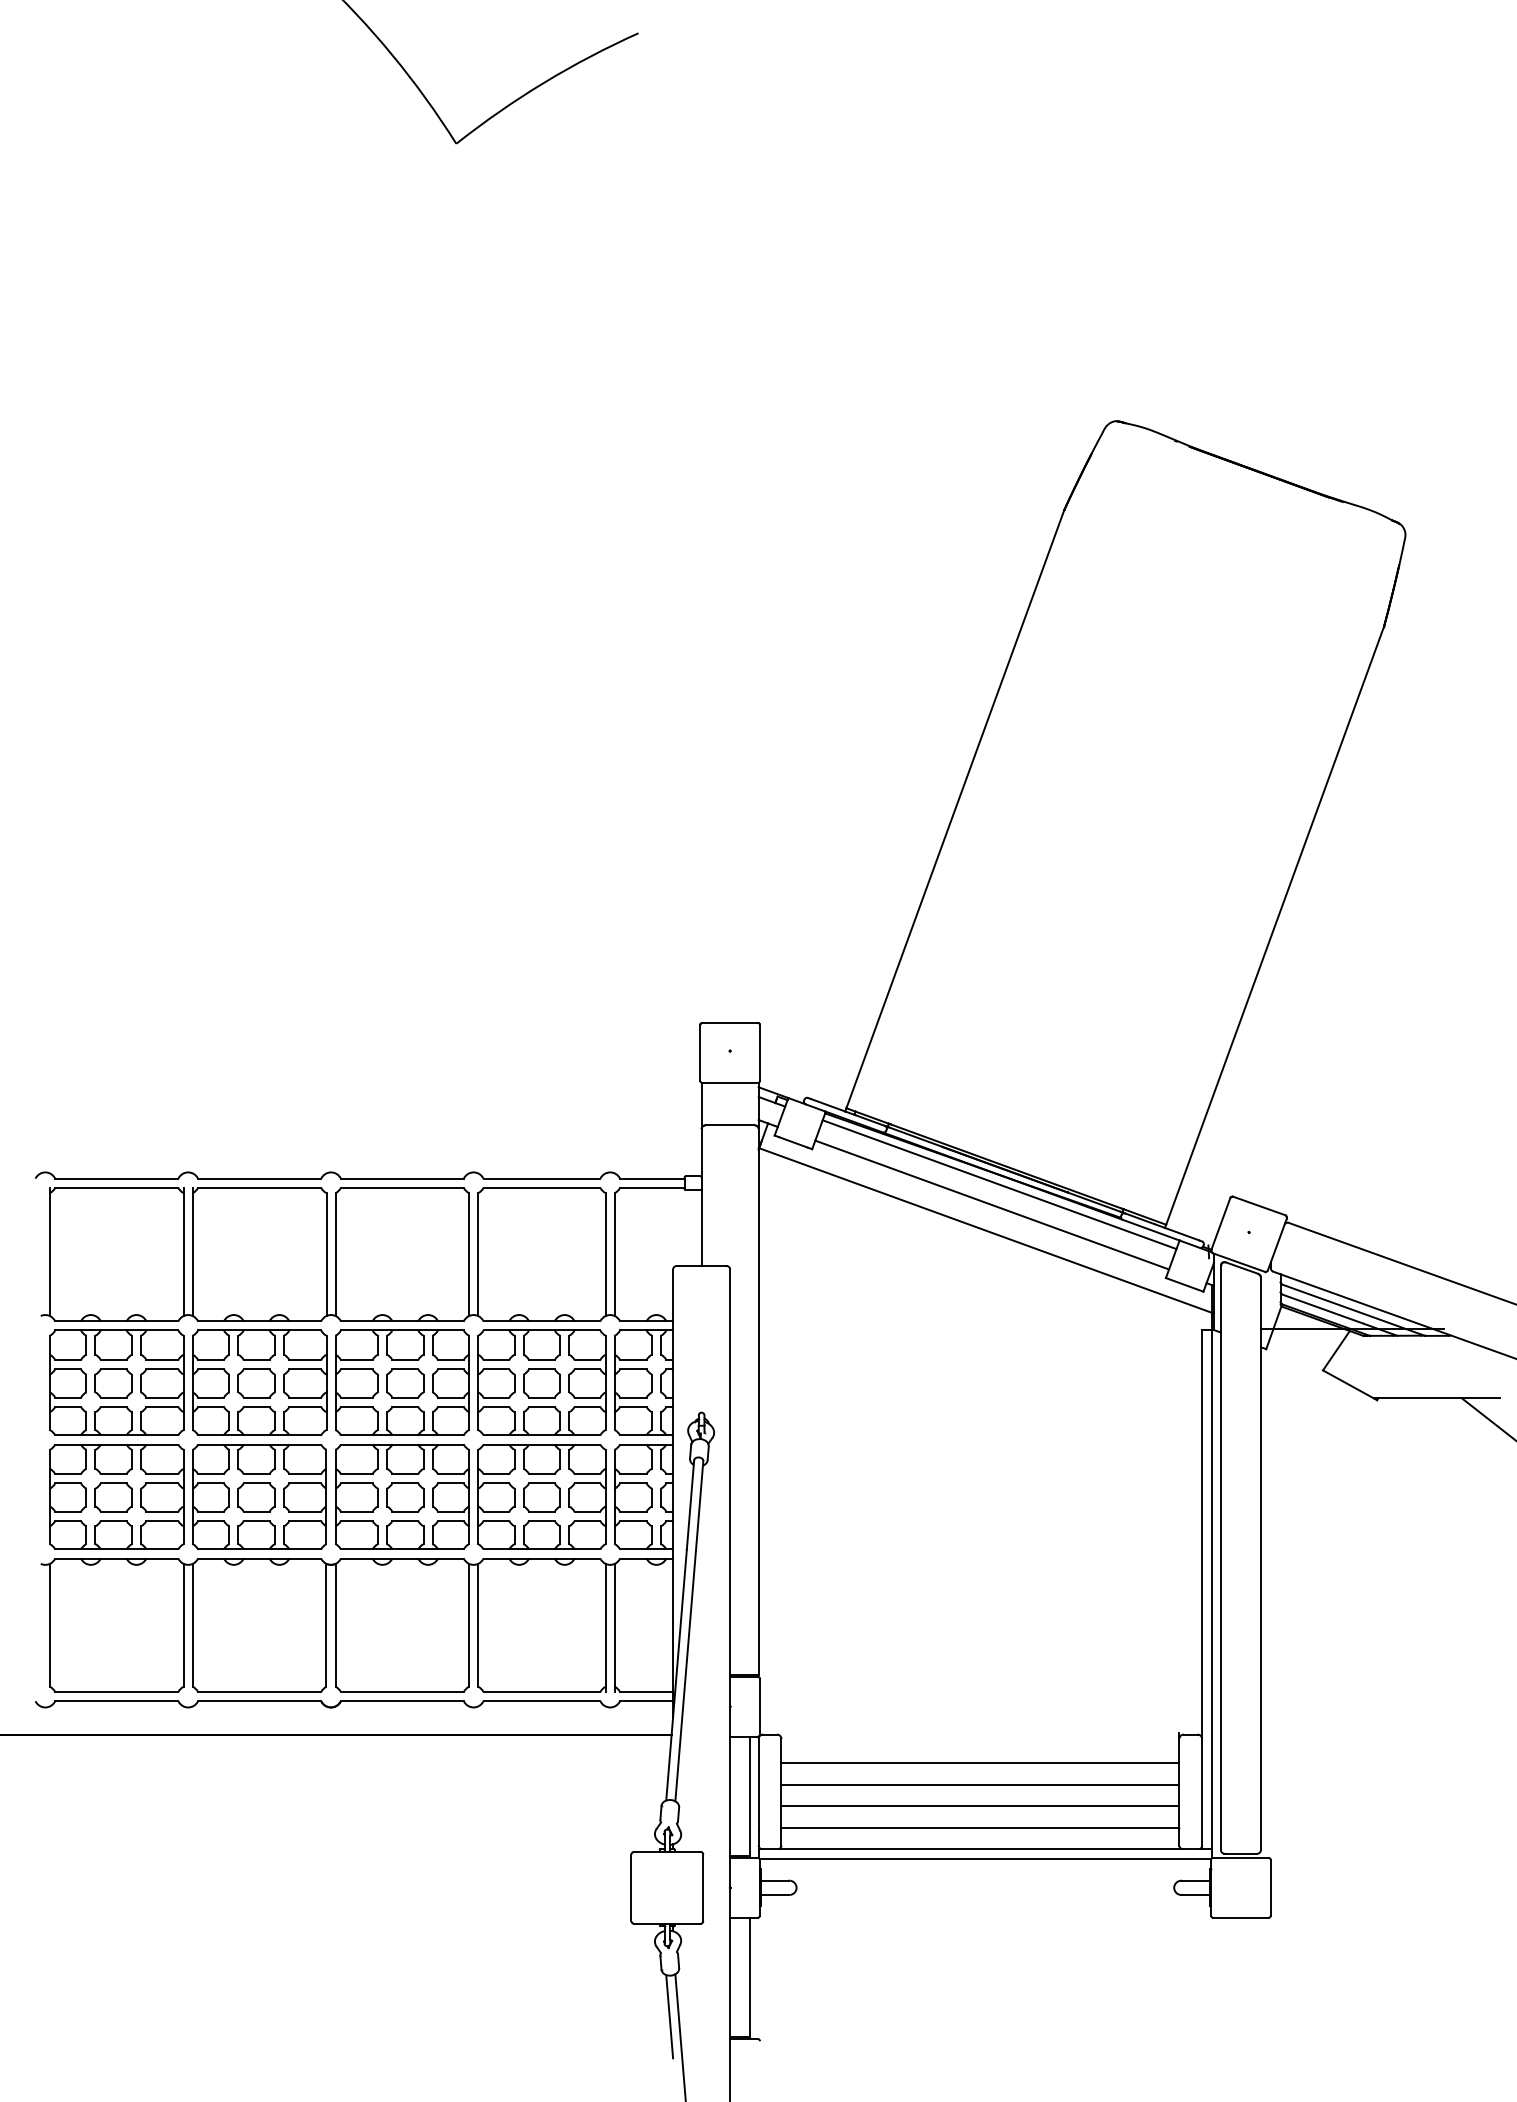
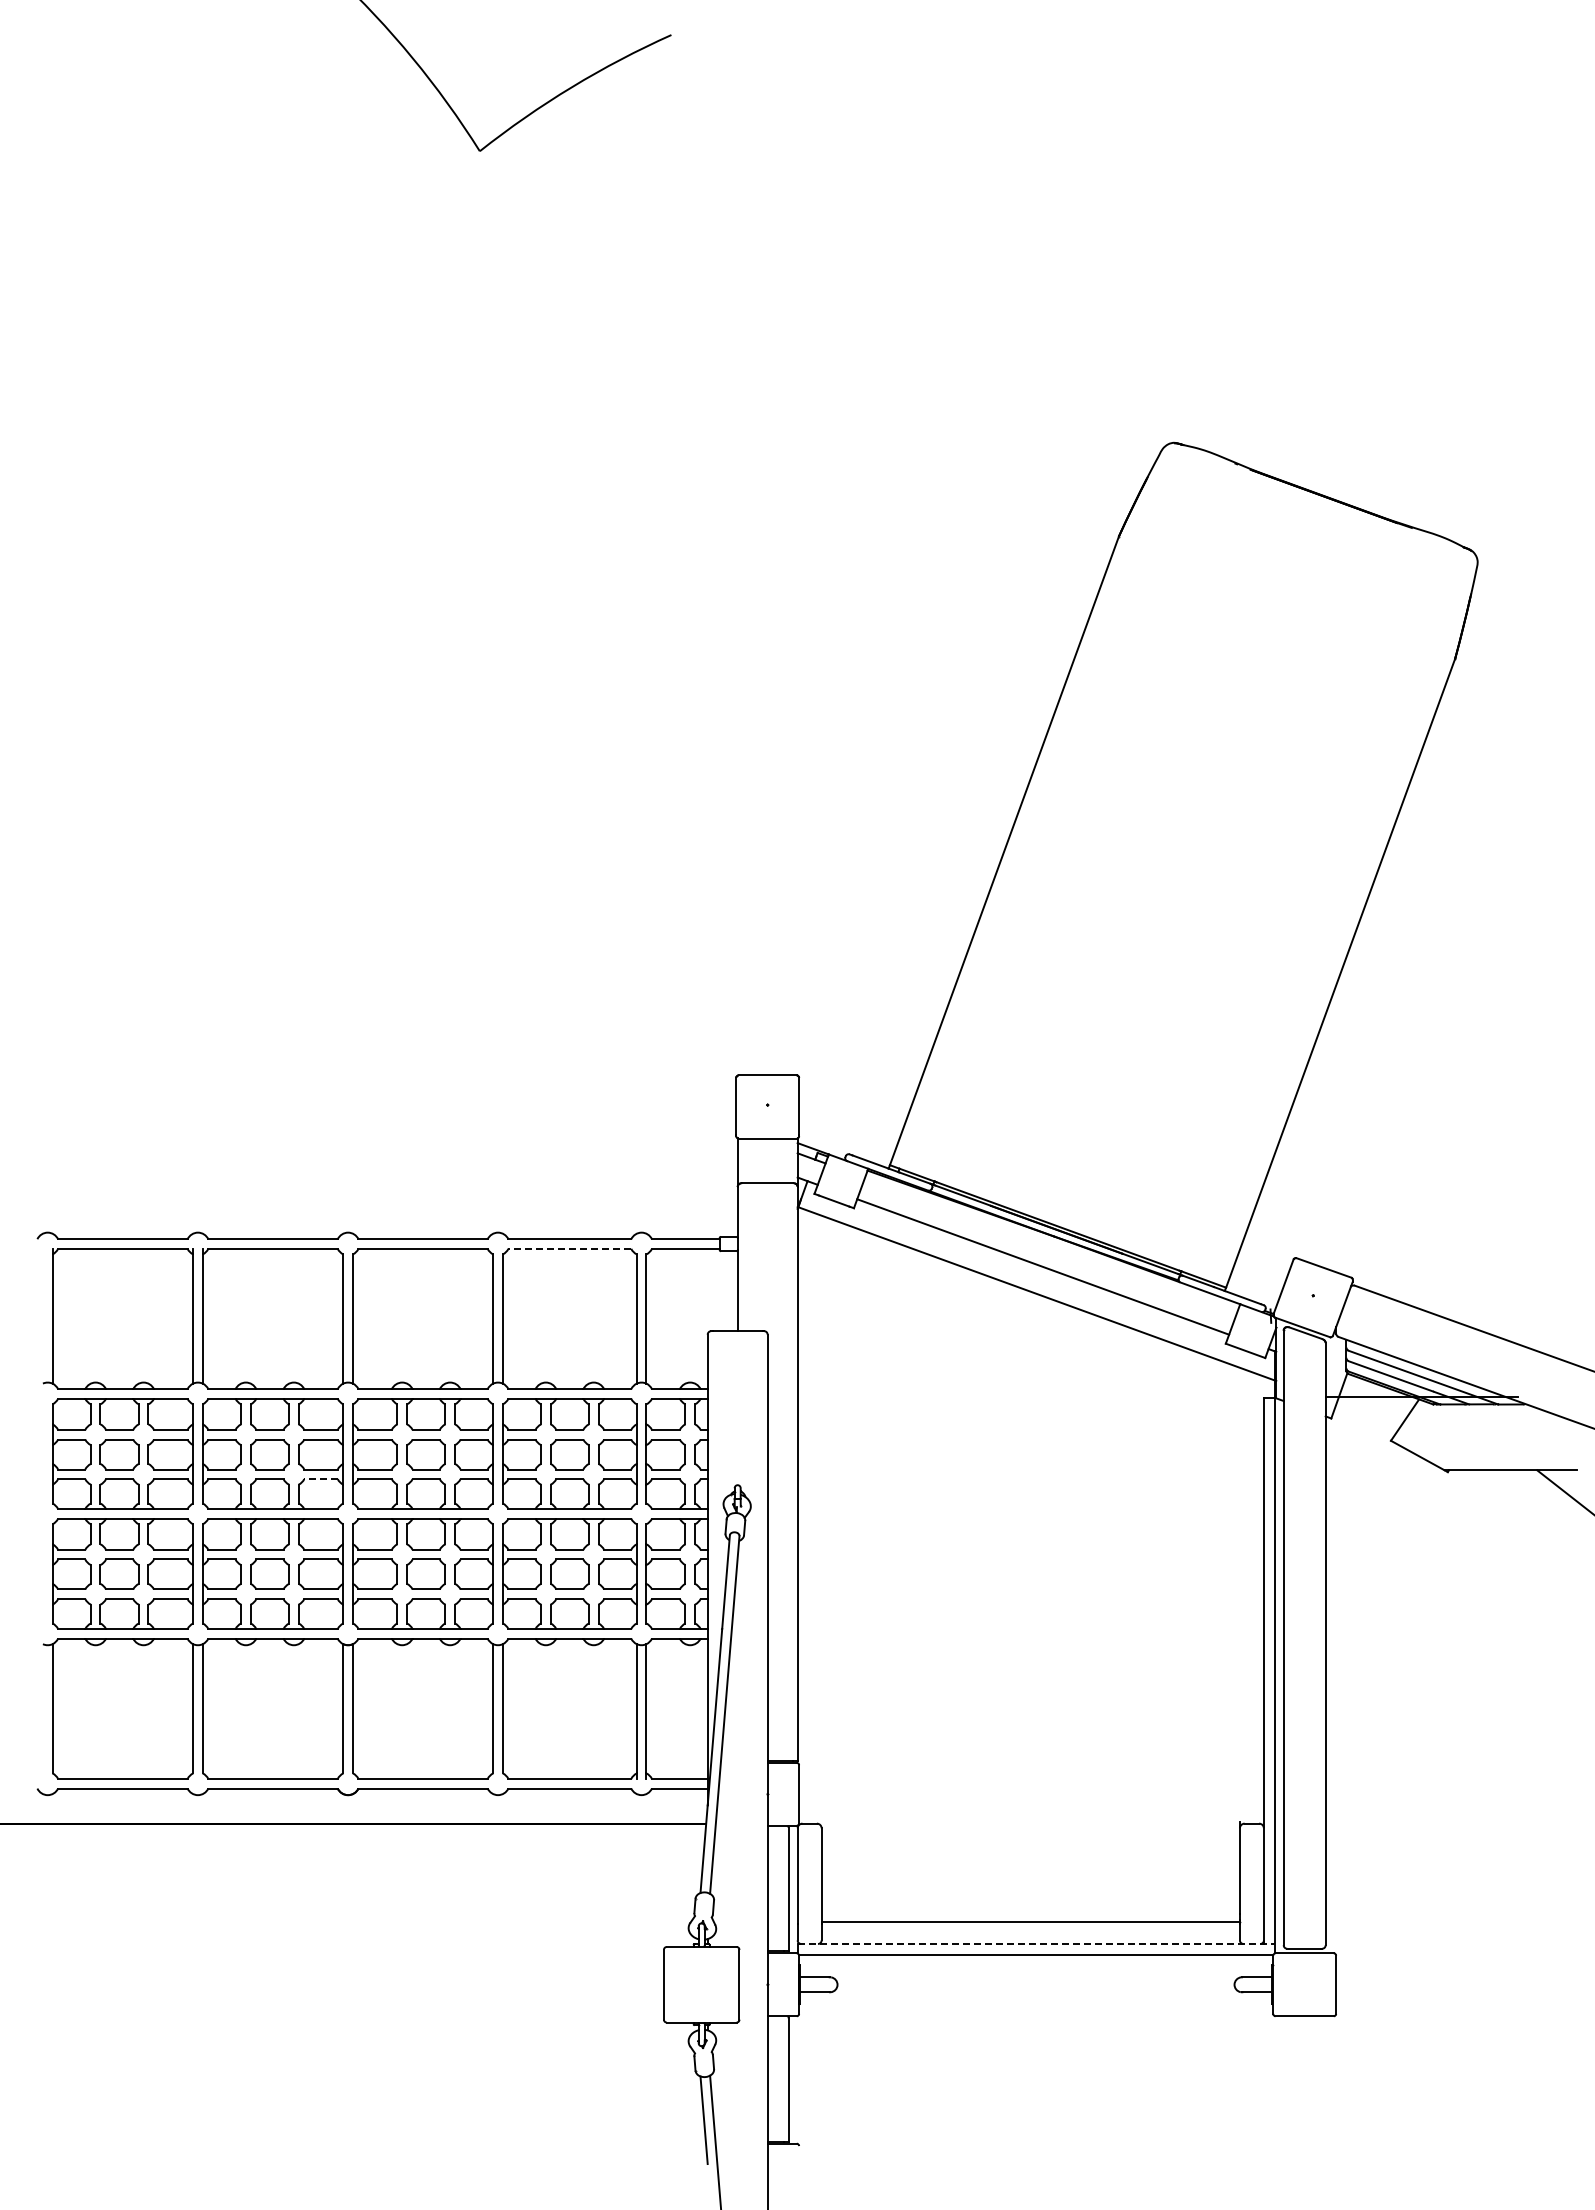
line: (999, 1184) -> (1050, 1245), removed
line: (541, 1187) -> (569, 1248), solid -> dashed
line: (305, 1407) -> (321, 1479), solid -> dashed
line: (980, 1762) -> (1030, 1853), removed
line: (980, 1784) -> (1030, 1876), removed
line: (980, 1805) -> (1030, 1898), removed
line: (985, 1849) -> (1036, 1944), solid -> dashed

